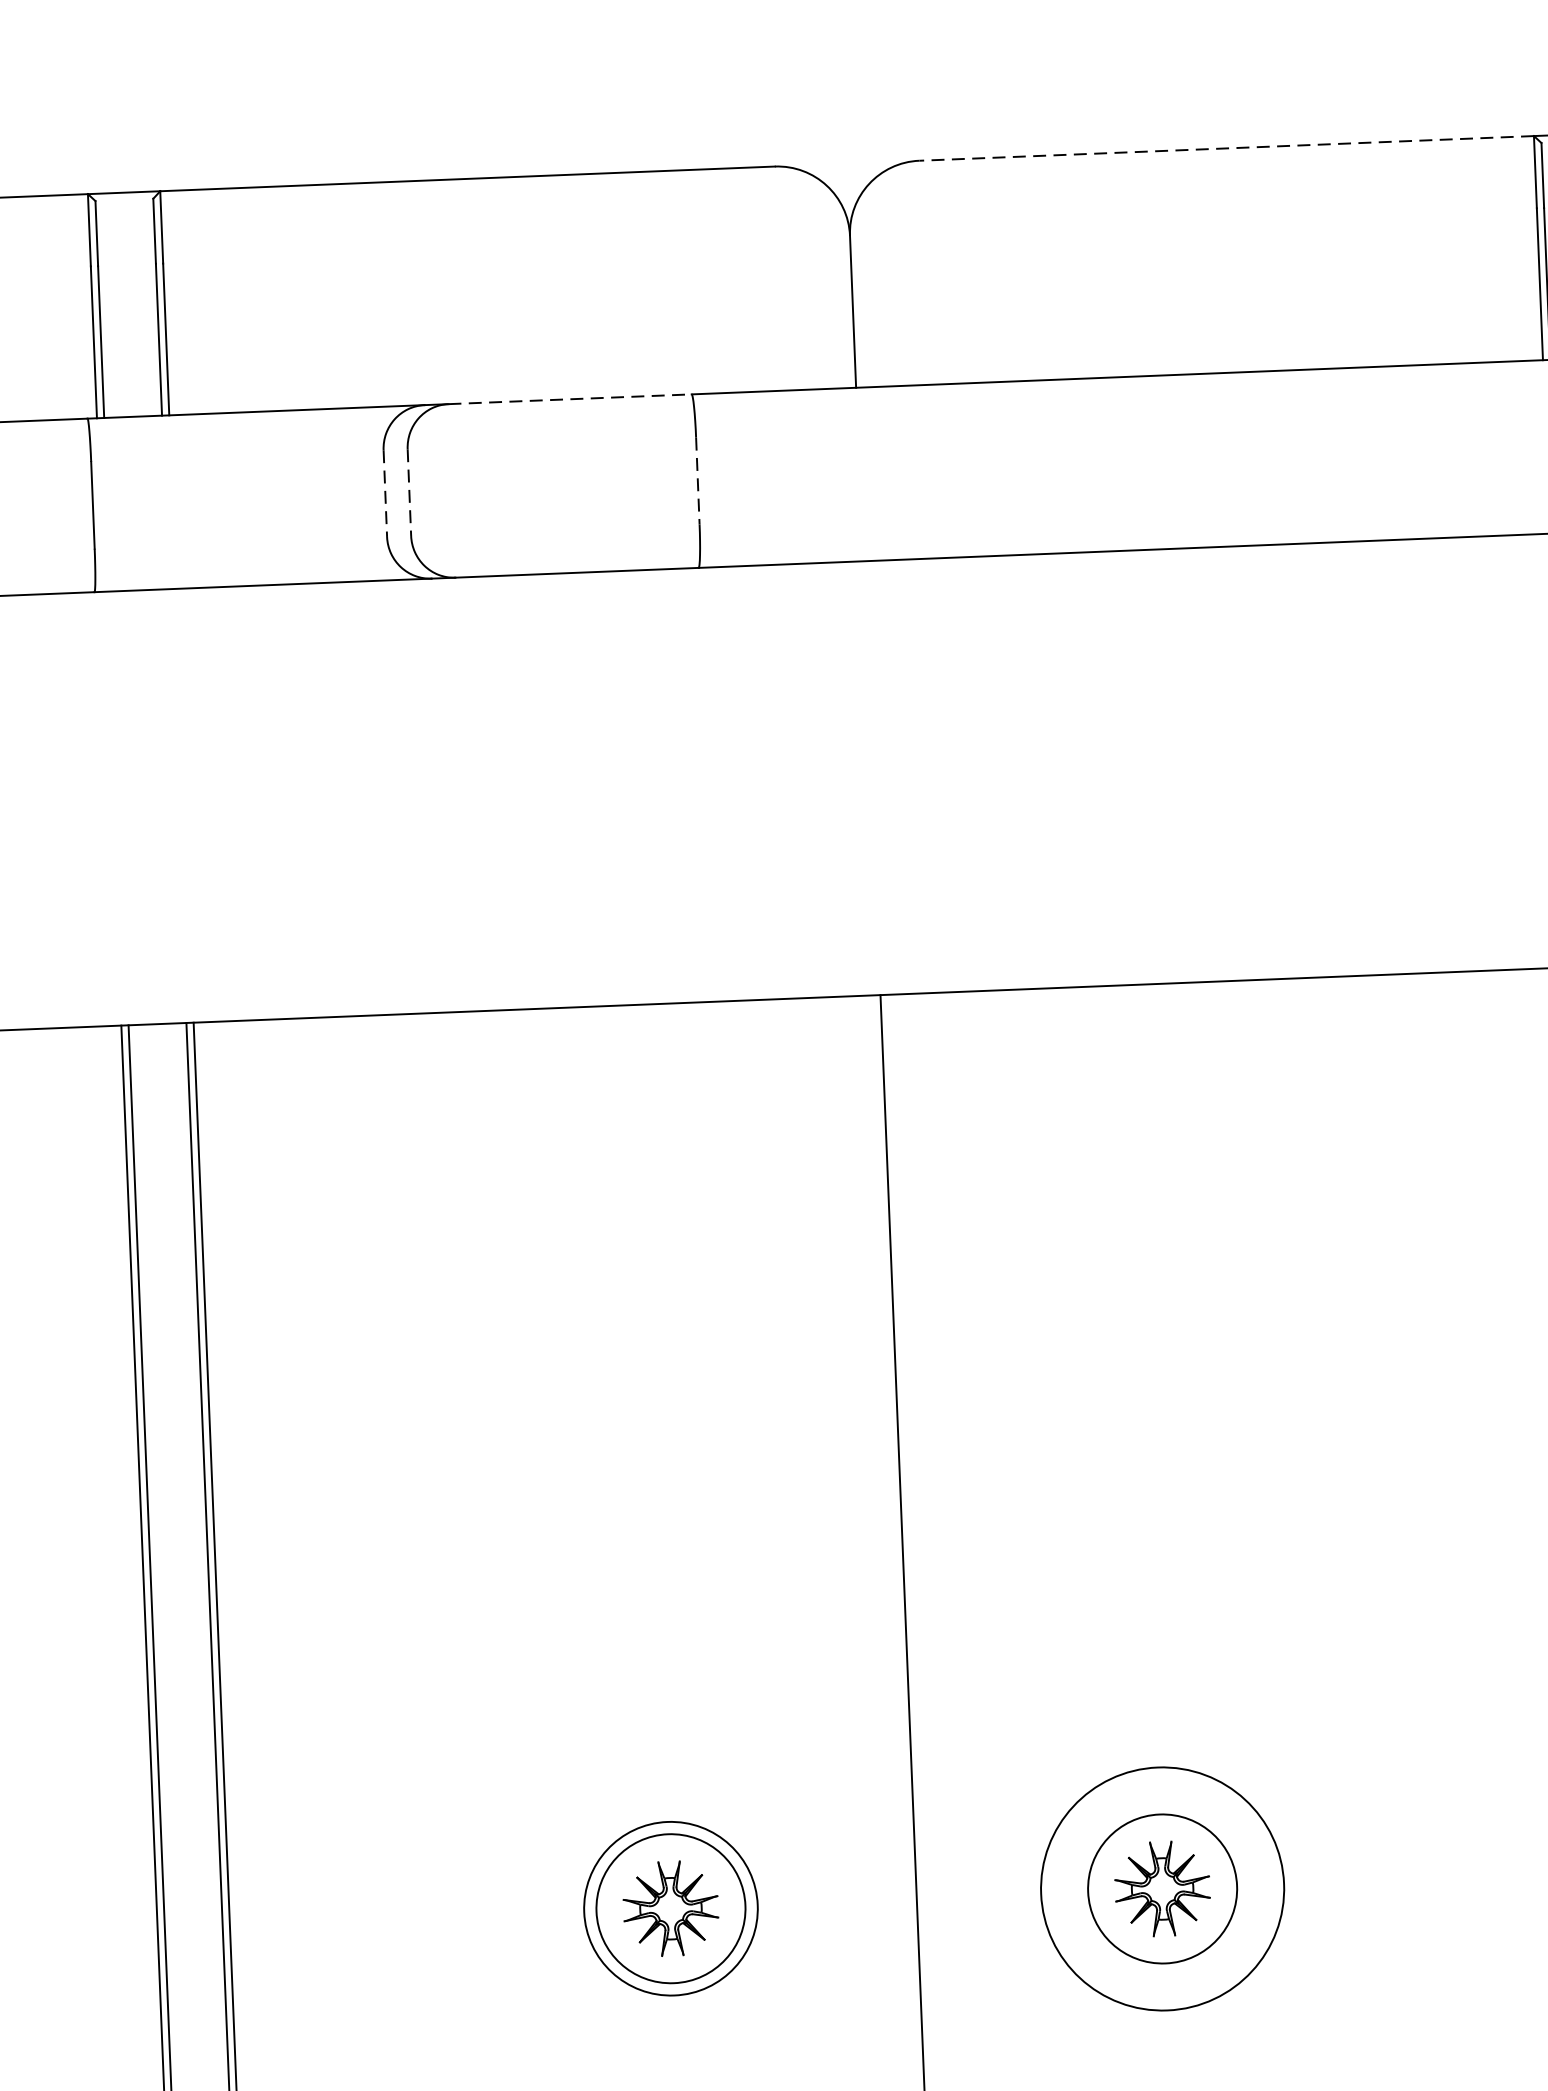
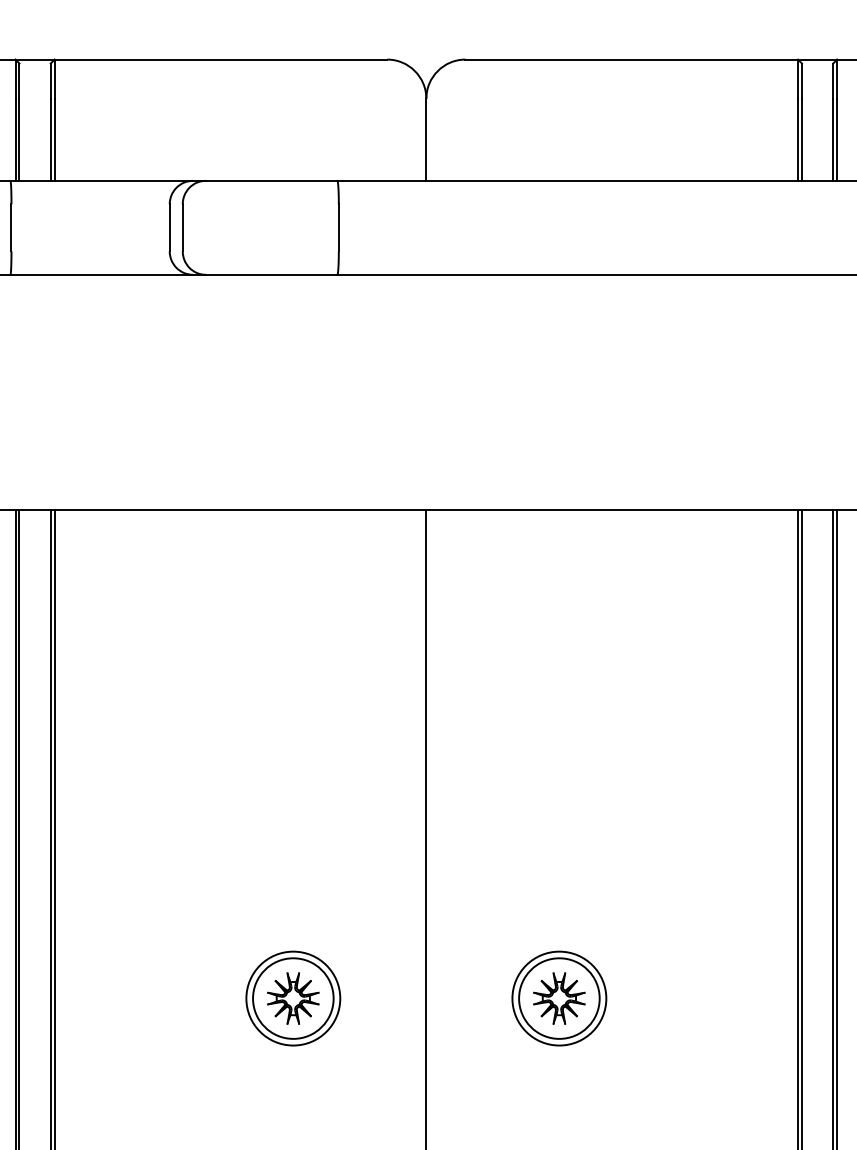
line: (1226, 148) -> (631, 59), dashed -> solid
line: (569, 398) -> (271, 180), dashed -> solid
line: (697, 482) -> (338, 228), dashed -> solid
line: (409, 493) -> (182, 228), dashed -> solid
line: (384, 494) -> (169, 228), dashed -> solid
circle: (1162, 1888) -> (559, 998), size x0.71

